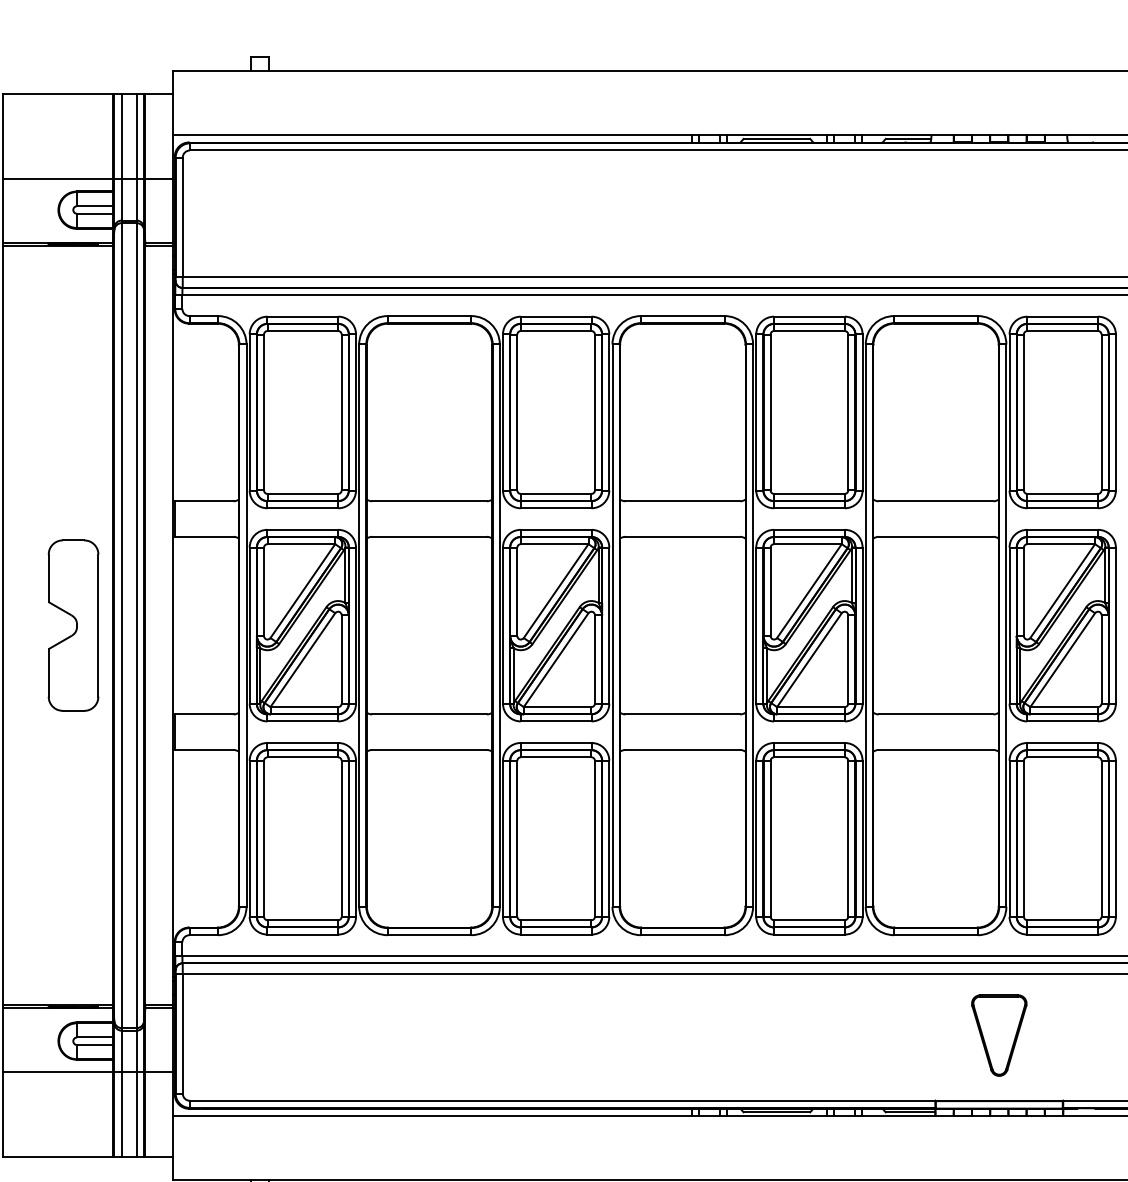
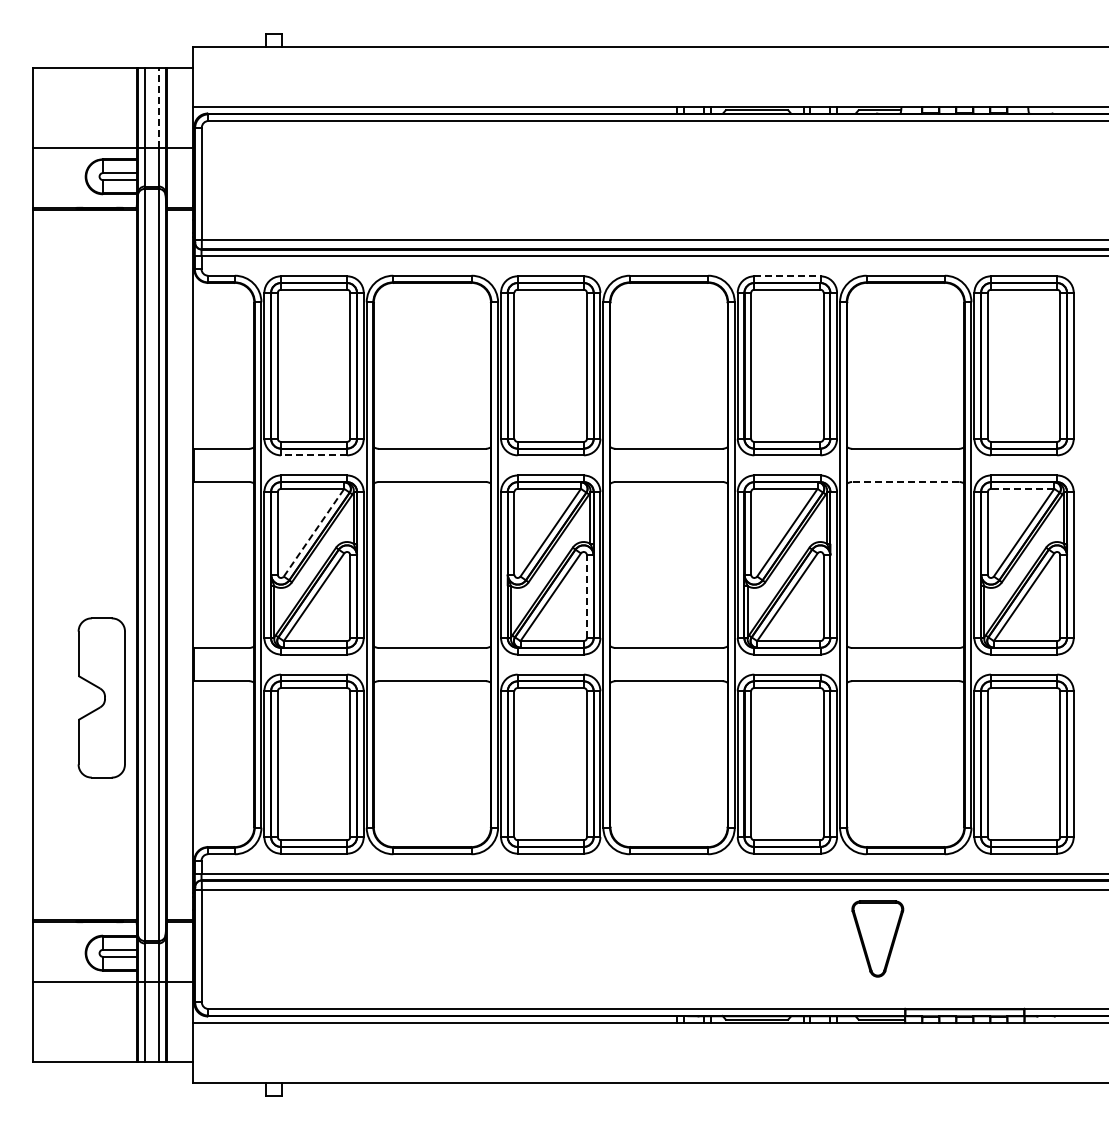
line: (136, 137) -> (158, 108), solid -> dashed
line: (809, 316) -> (787, 276), solid -> dashed
line: (302, 508) -> (313, 455), solid -> dashed
line: (935, 537) -> (905, 482), solid -> dashed
line: (1061, 543) -> (1022, 488), solid -> dashed
line: (303, 590) -> (314, 532), solid -> dashed
part: (73, 625) -> (101, 697), moved
line: (595, 659) -> (587, 596), solid -> dashed
part: (998, 1034) -> (877, 938), moved

